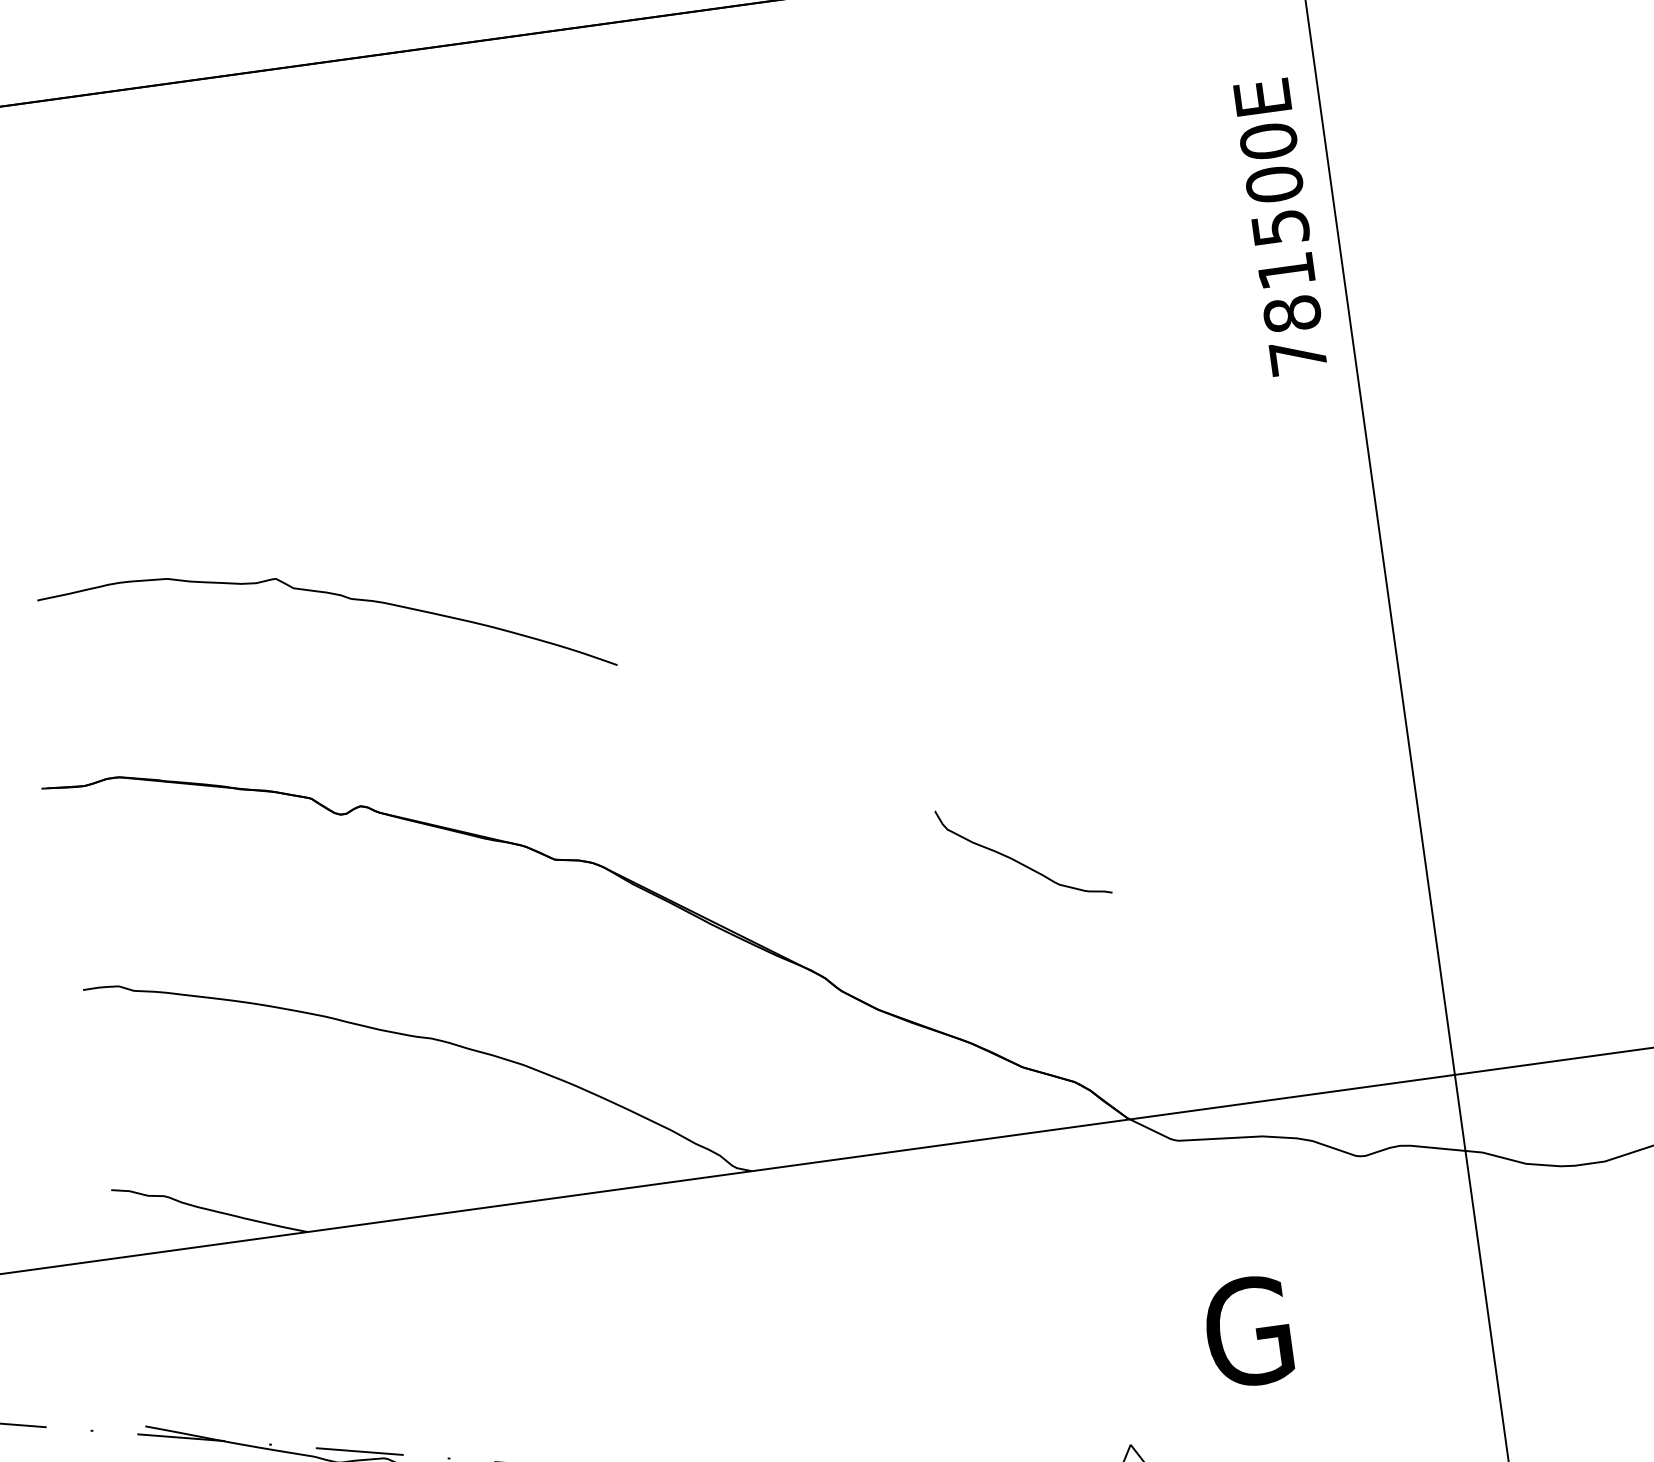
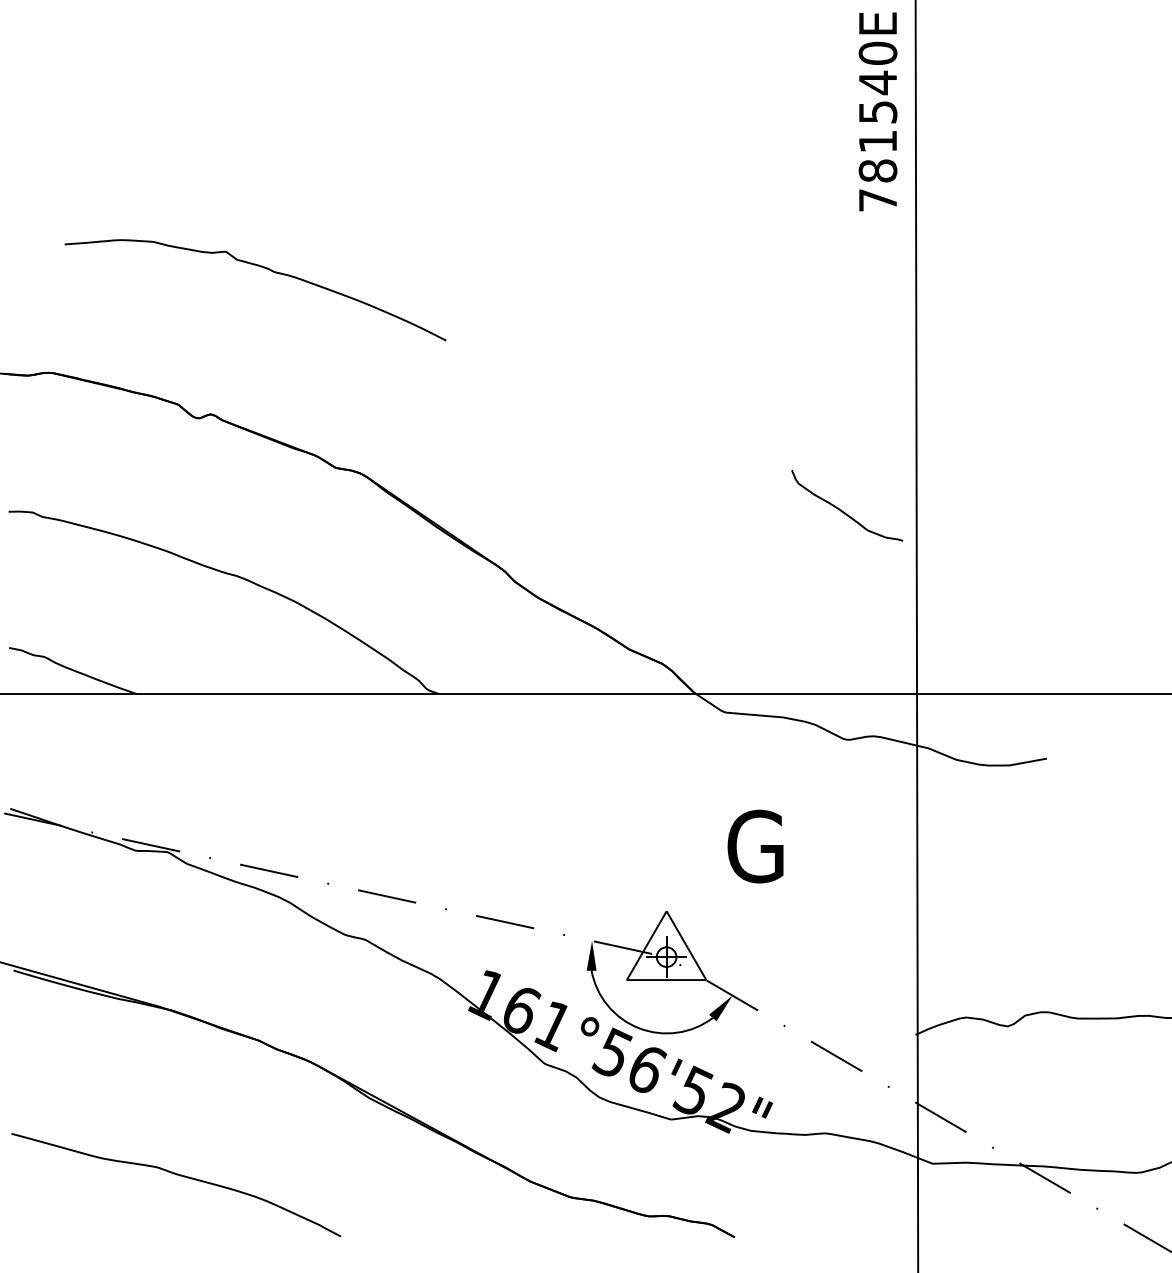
text: (1273, 184) -> (877, 82), 781500E -> 781540E
curve: (334, 595) -> (263, 268), moved
curve: (1017, 860) -> (842, 510), moved

